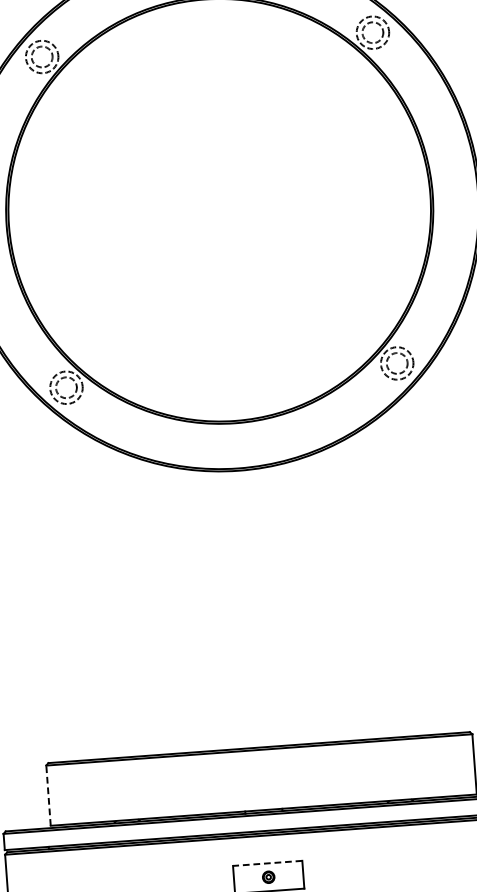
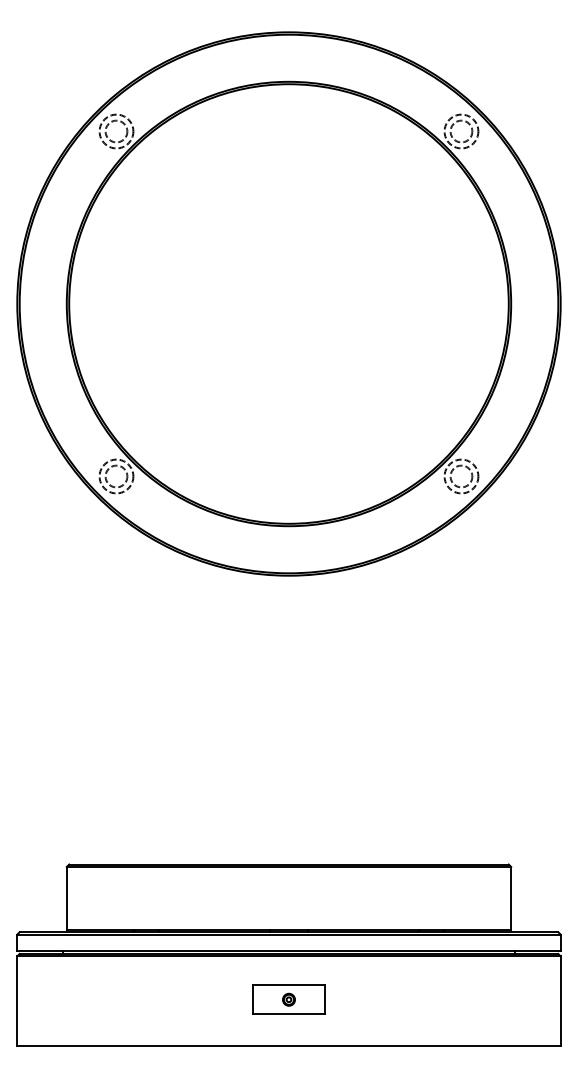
line: (48, 794) -> (66, 897), dashed -> solid
line: (267, 863) -> (288, 985), dashed -> solid

